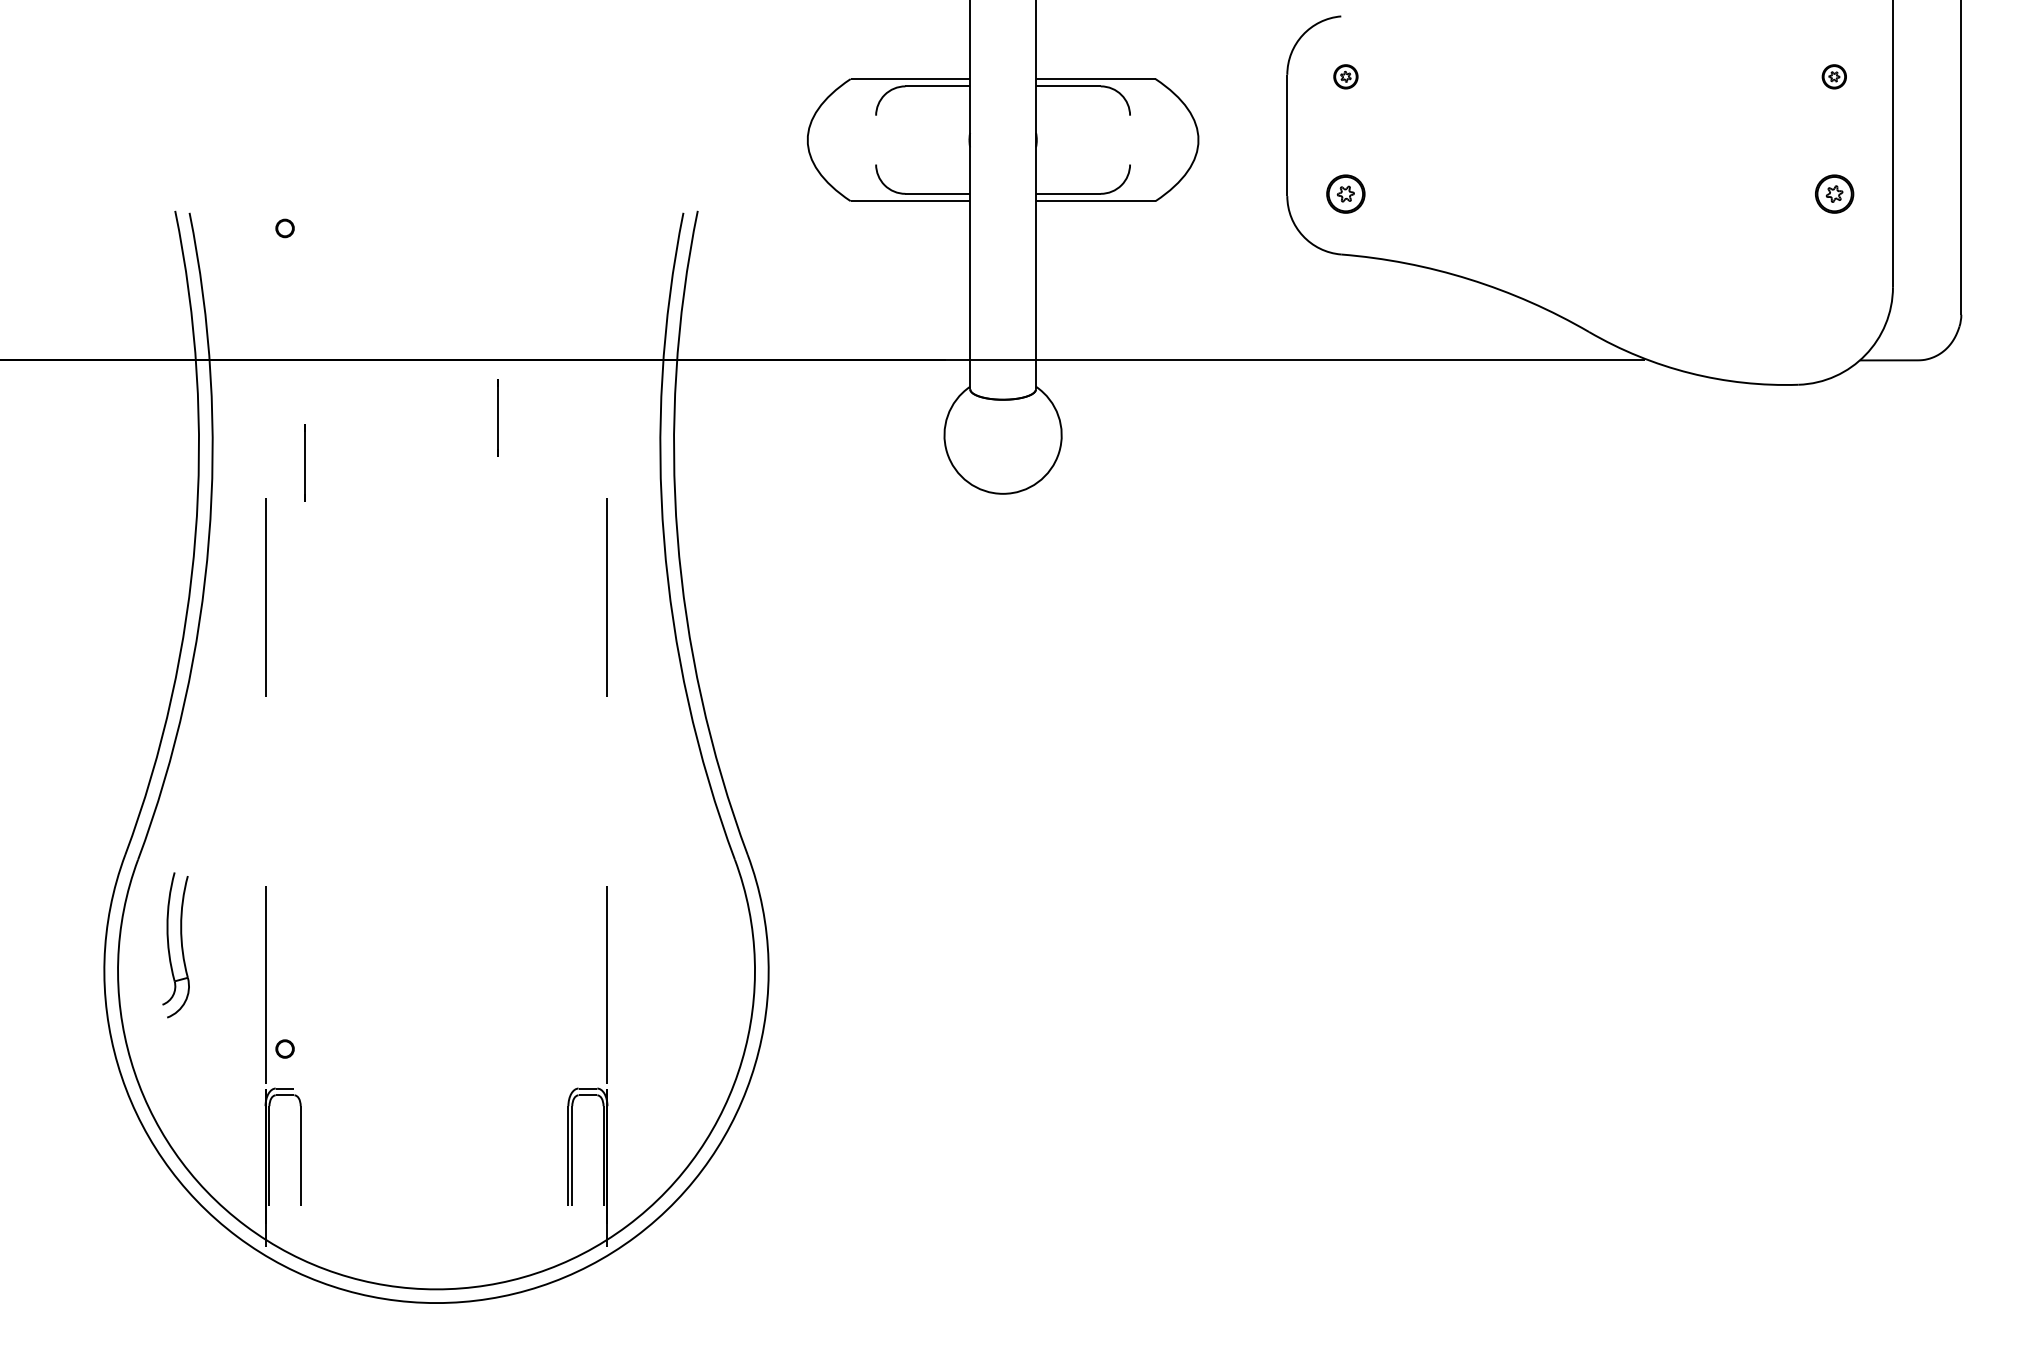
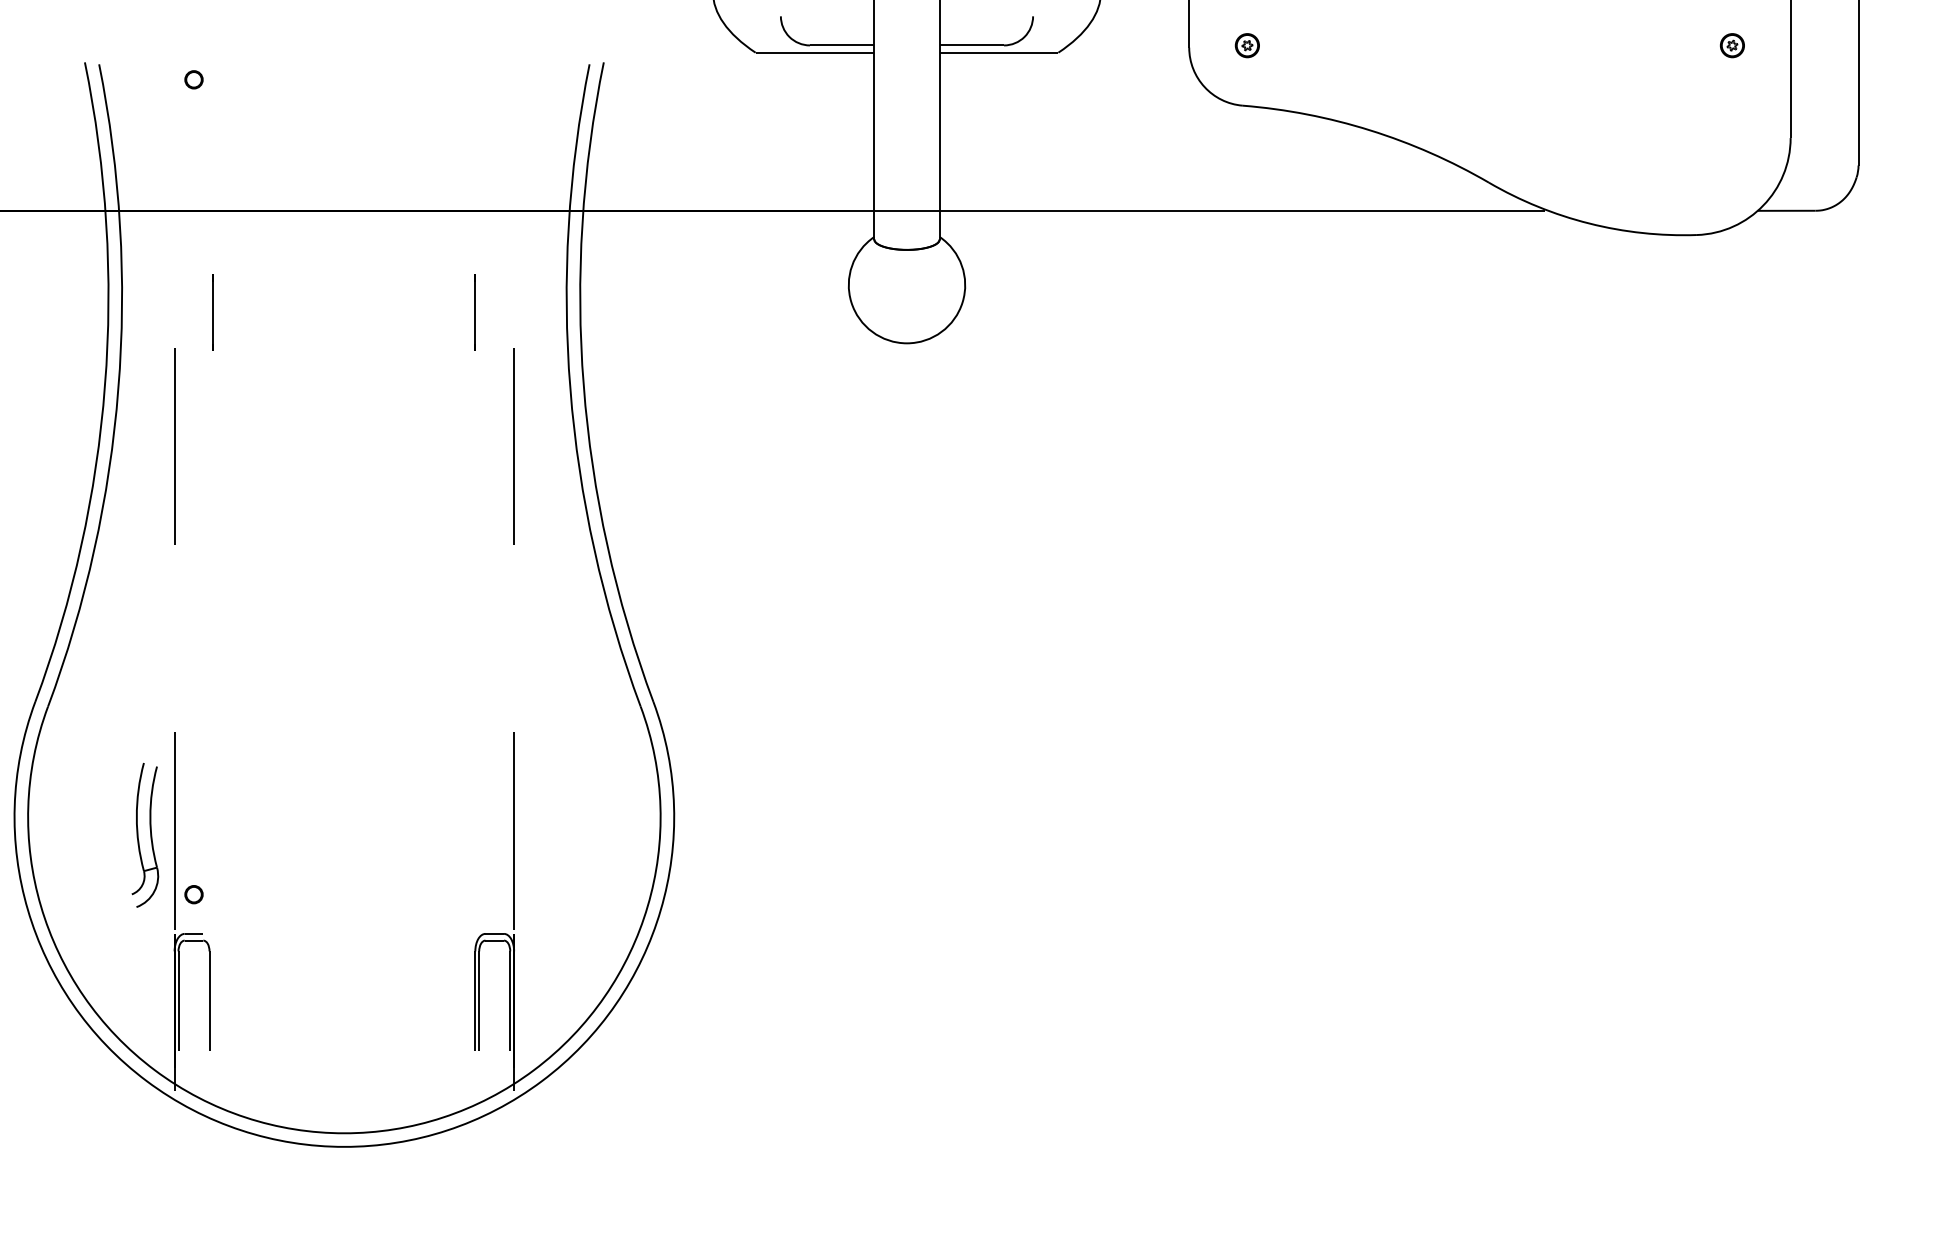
part: (1345, 193) -> (1247, 45), size x0.62
part: (1833, 193) -> (1731, 45), size x0.62
line: (497, 417) -> (474, 312), moved
part: (175, 945) -> (144, 835), moved

